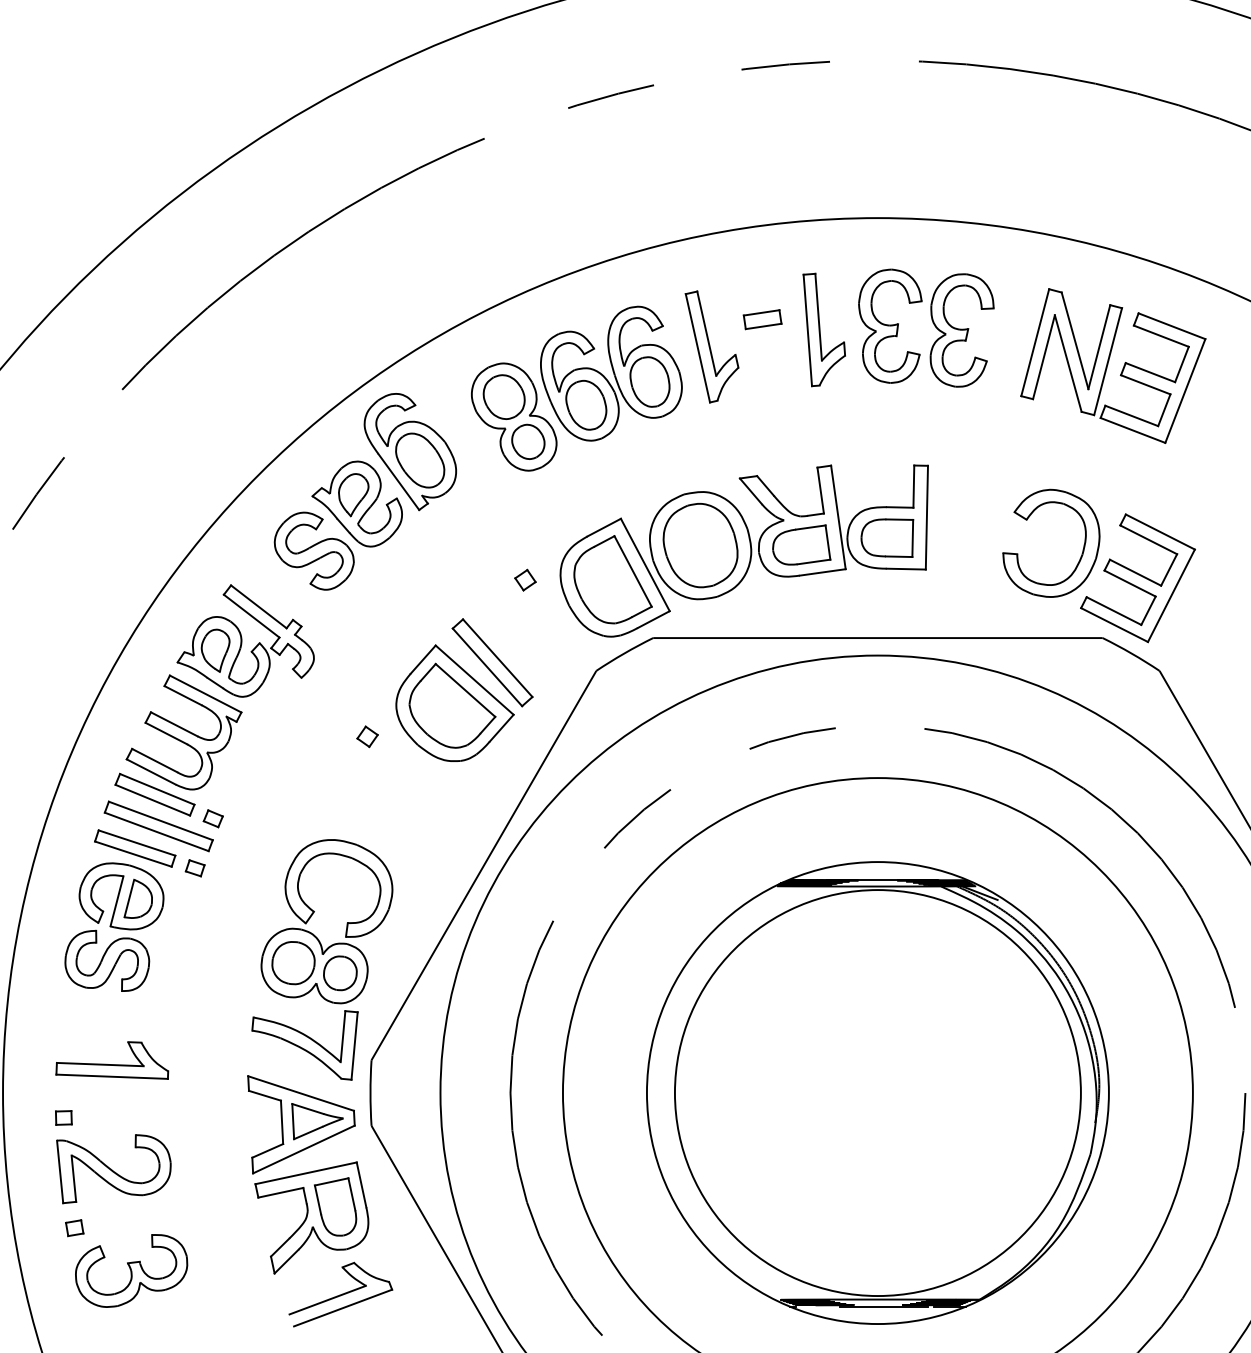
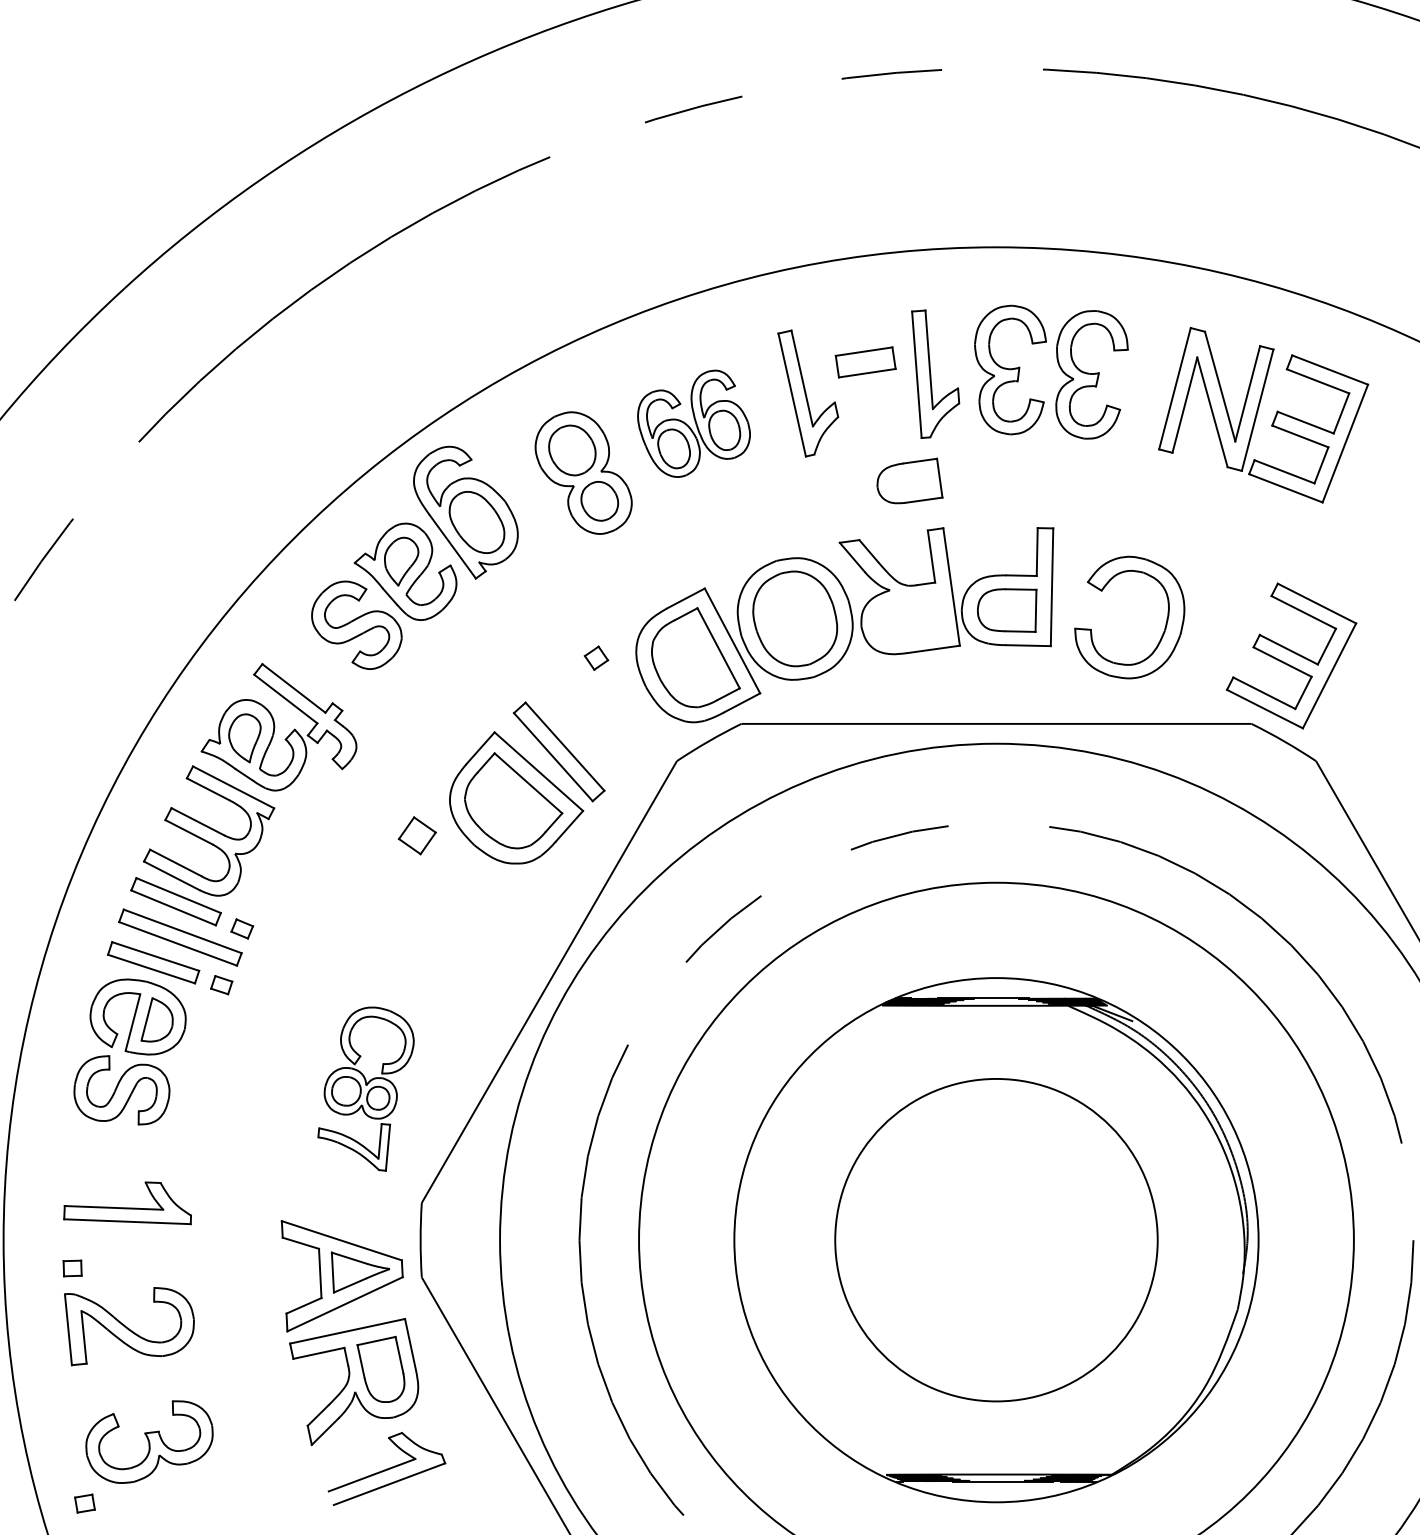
part: (762, 319) -> (865, 362), size x1.4
part: (611, 373) -> (694, 423), size x0.7
part: (801, 544) -> (909, 480), moved
part: (1082, 549) -> (1165, 624), moved
part: (367, 736) -> (417, 835), size x1.6
part: (322, 959) -> (366, 1088), size x0.6
circle: (877, 1093) -> (995, 1240), size x0.7
part: (74, 1228) -> (84, 1503), moved

